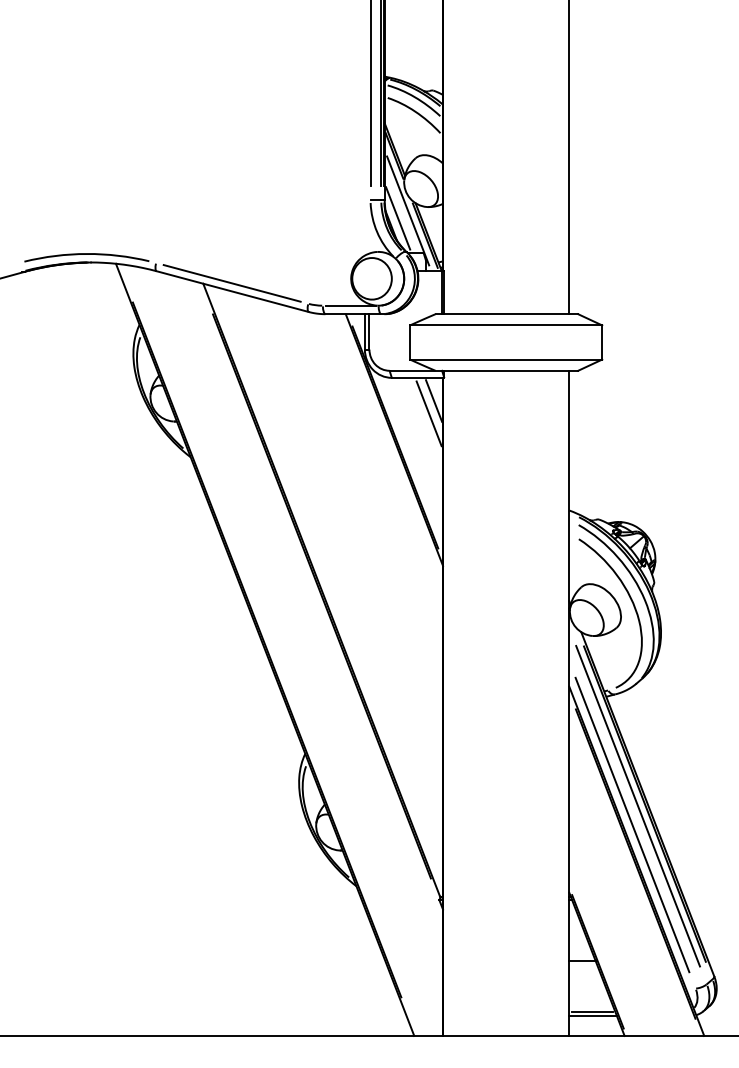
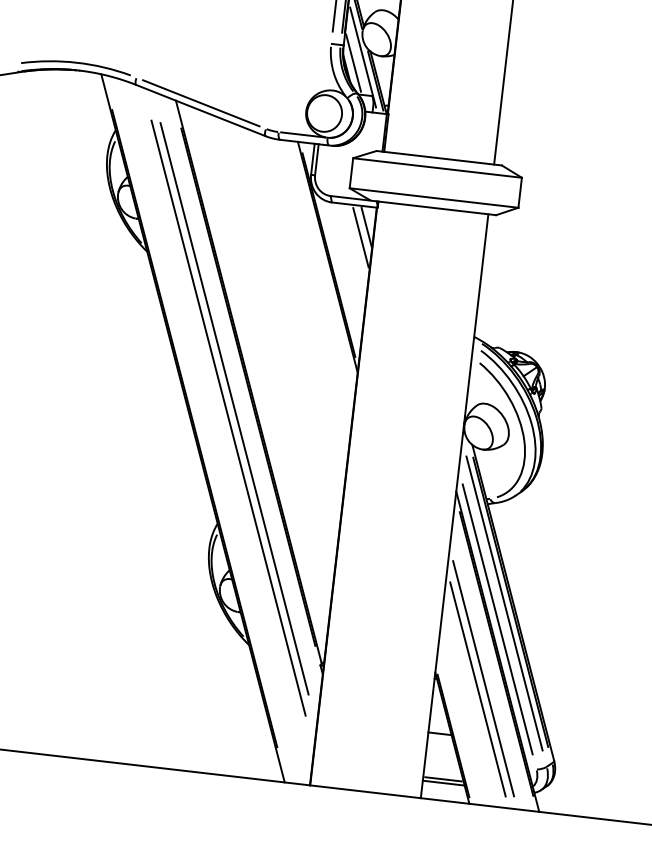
line: (308, 622) -> (233, 408), added
line: (303, 633) -> (228, 417), added
line: (623, 893) -> (482, 678), added
line: (619, 905) -> (478, 688), added

